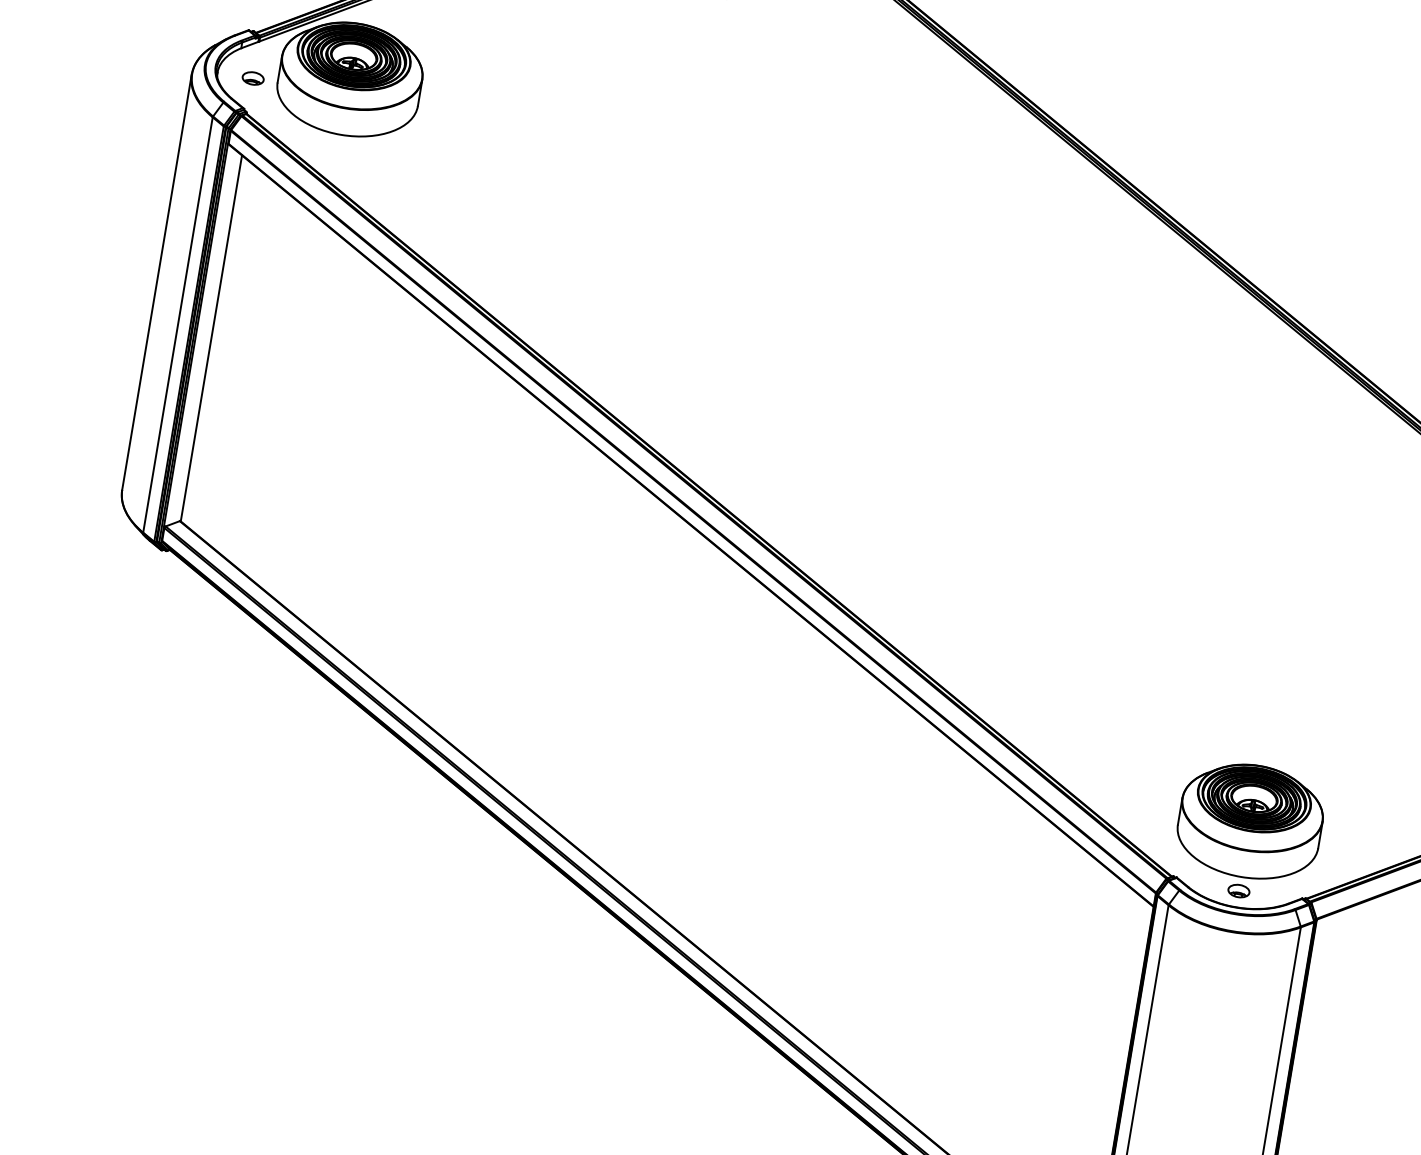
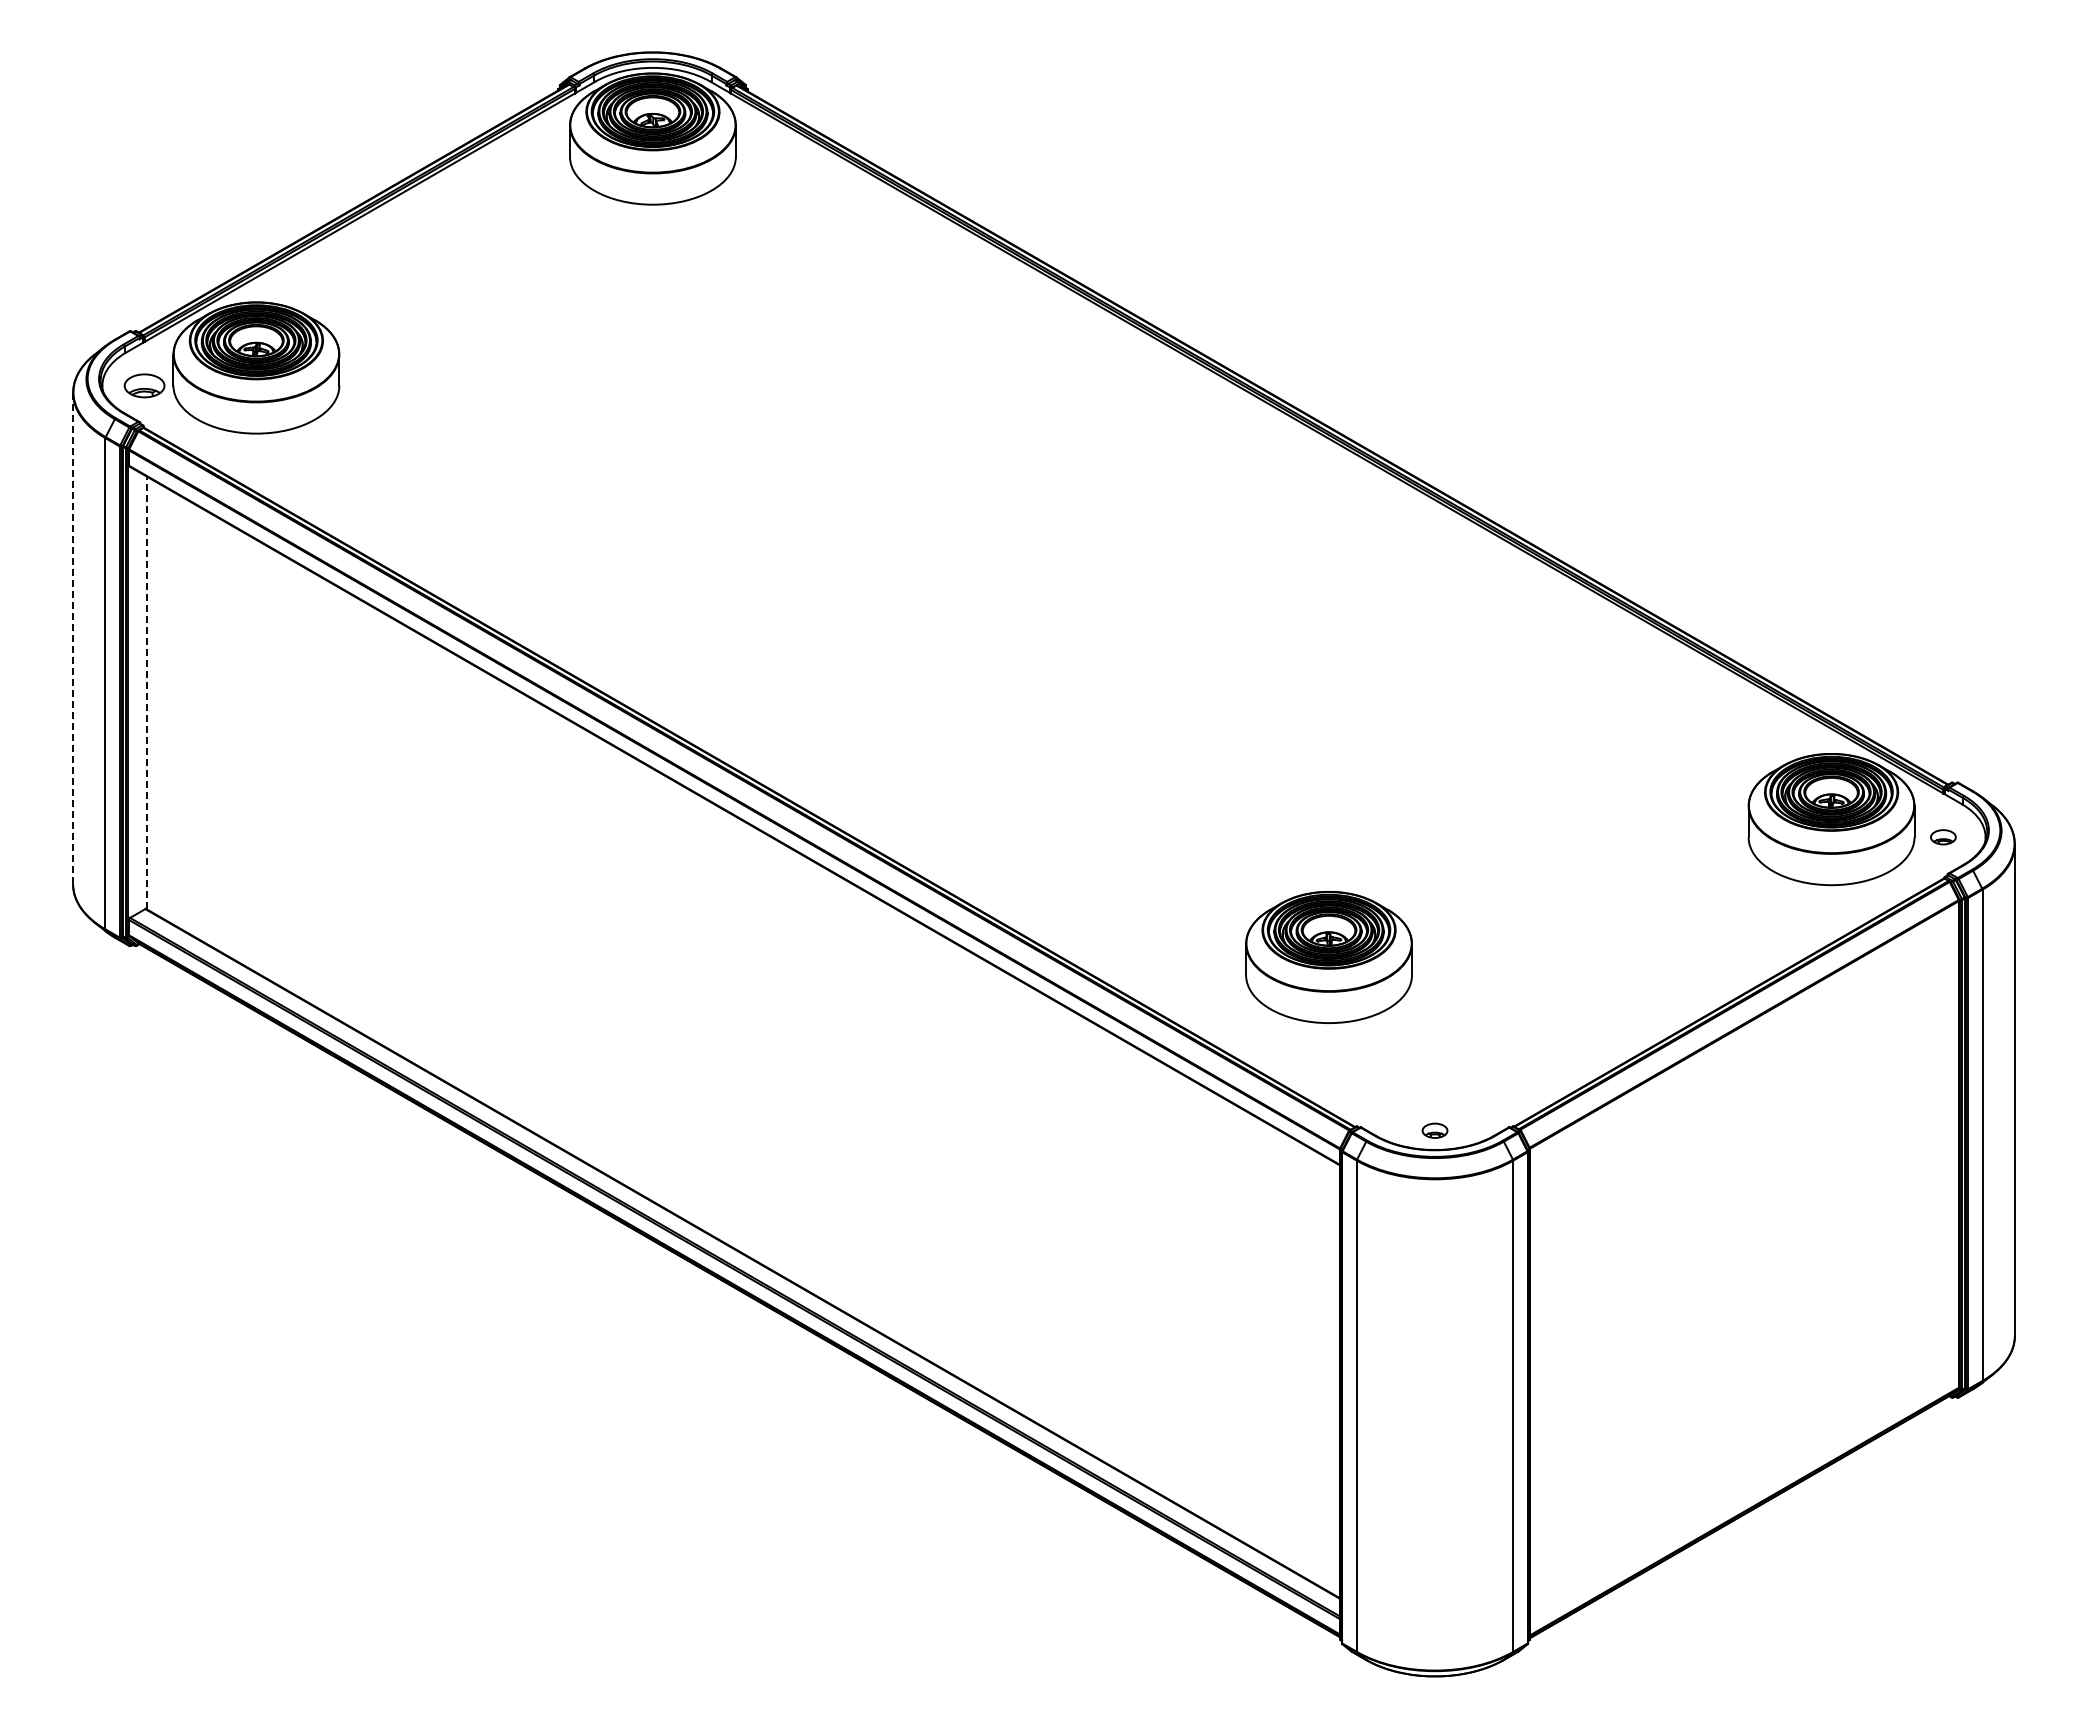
part: (253, 78) -> (144, 385), size x1.6
line: (157, 282) -> (73, 638), solid -> dashed
line: (211, 338) -> (146, 692), solid -> dashed
part: (1250, 821) -> (1328, 957), moved

